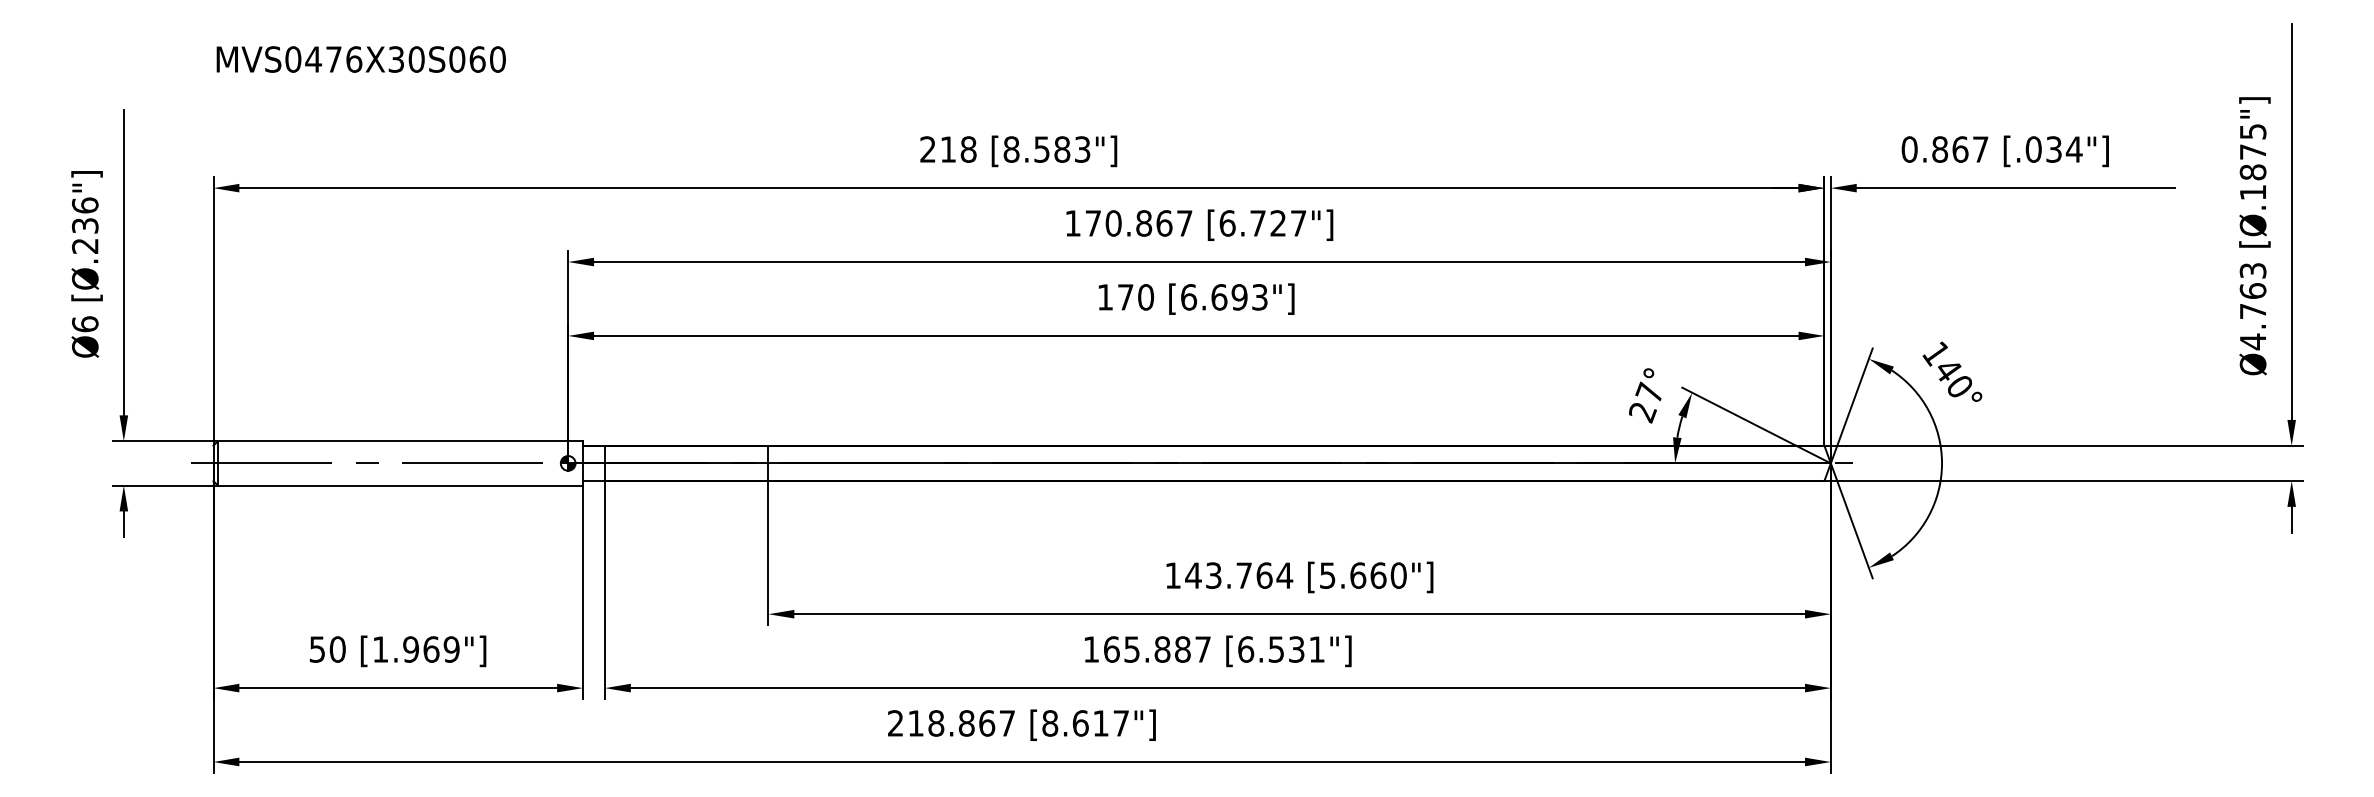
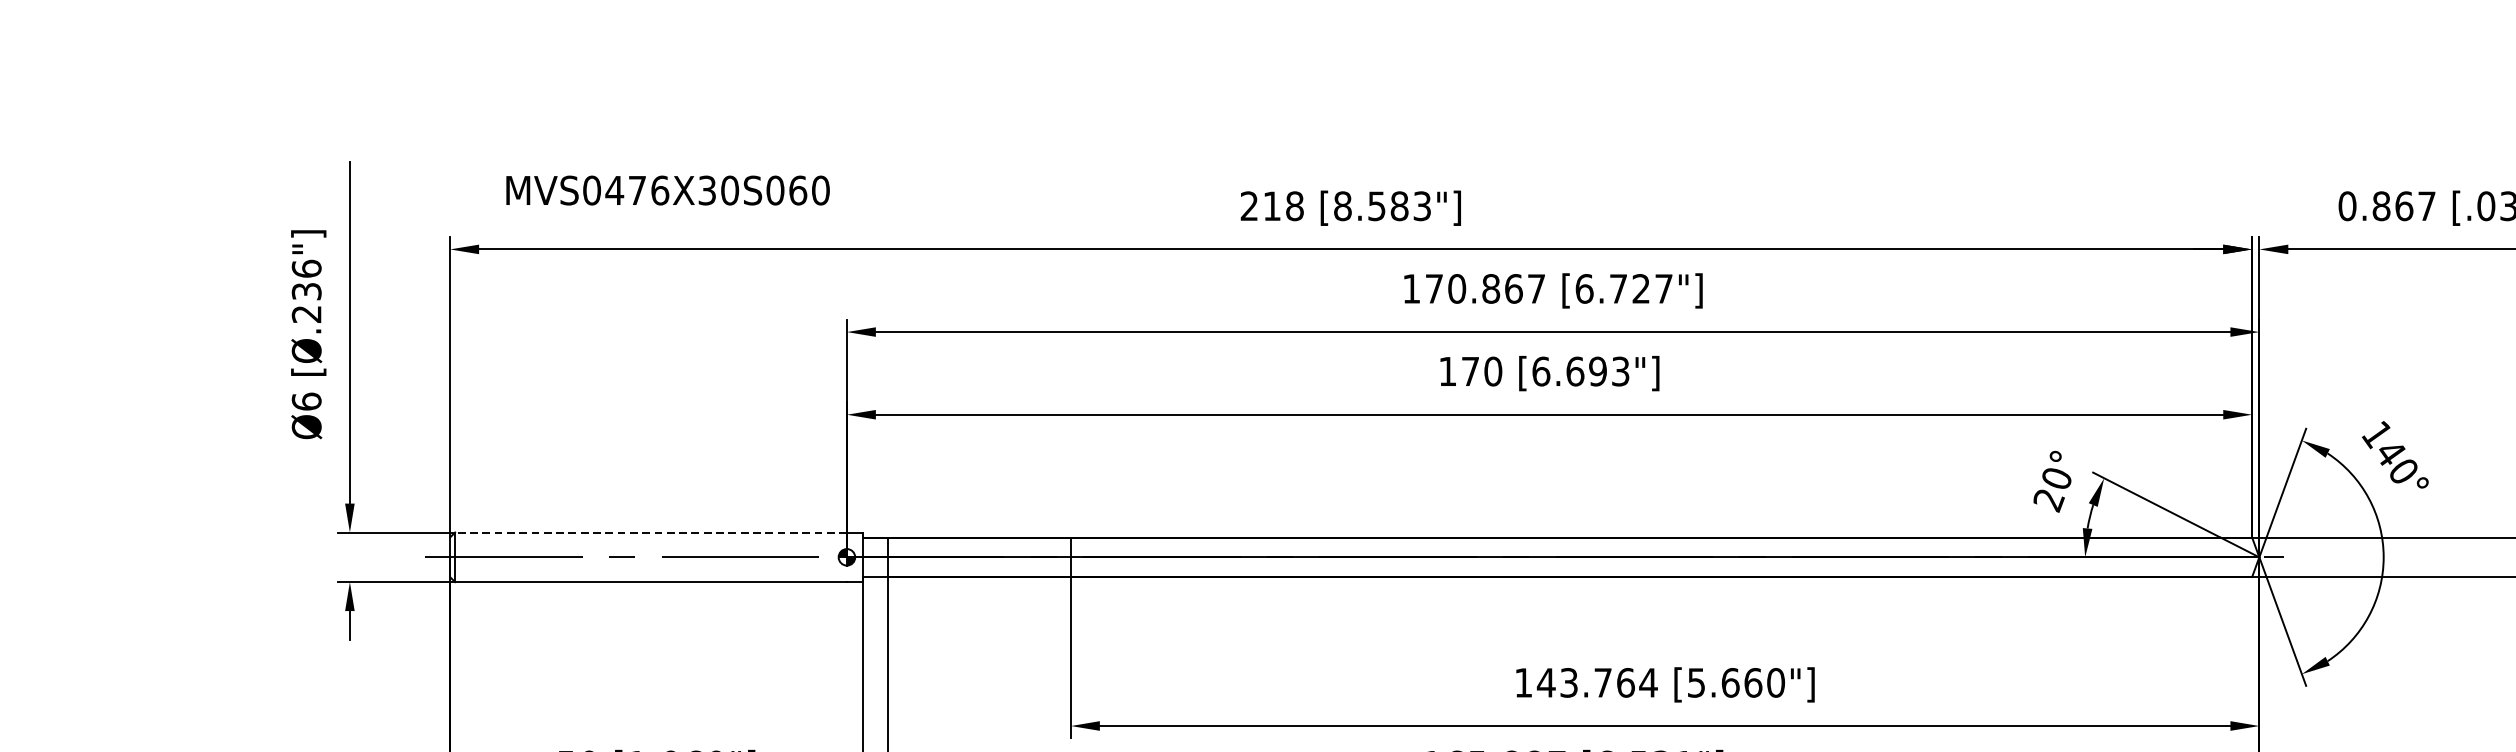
text: (360, 59) -> (667, 190), moved
text: (1648, 391) -> (2055, 476), 27° -> 20°
line: (392, 441) -> (650, 532), solid -> dashed

